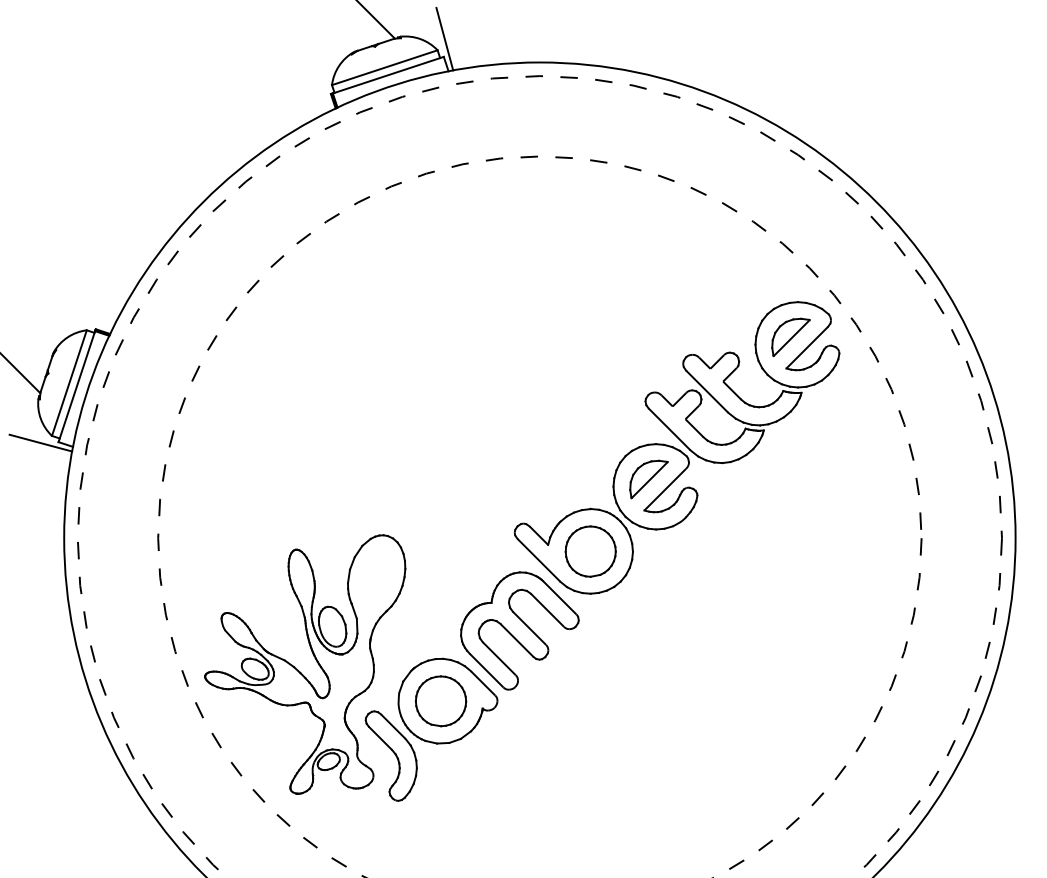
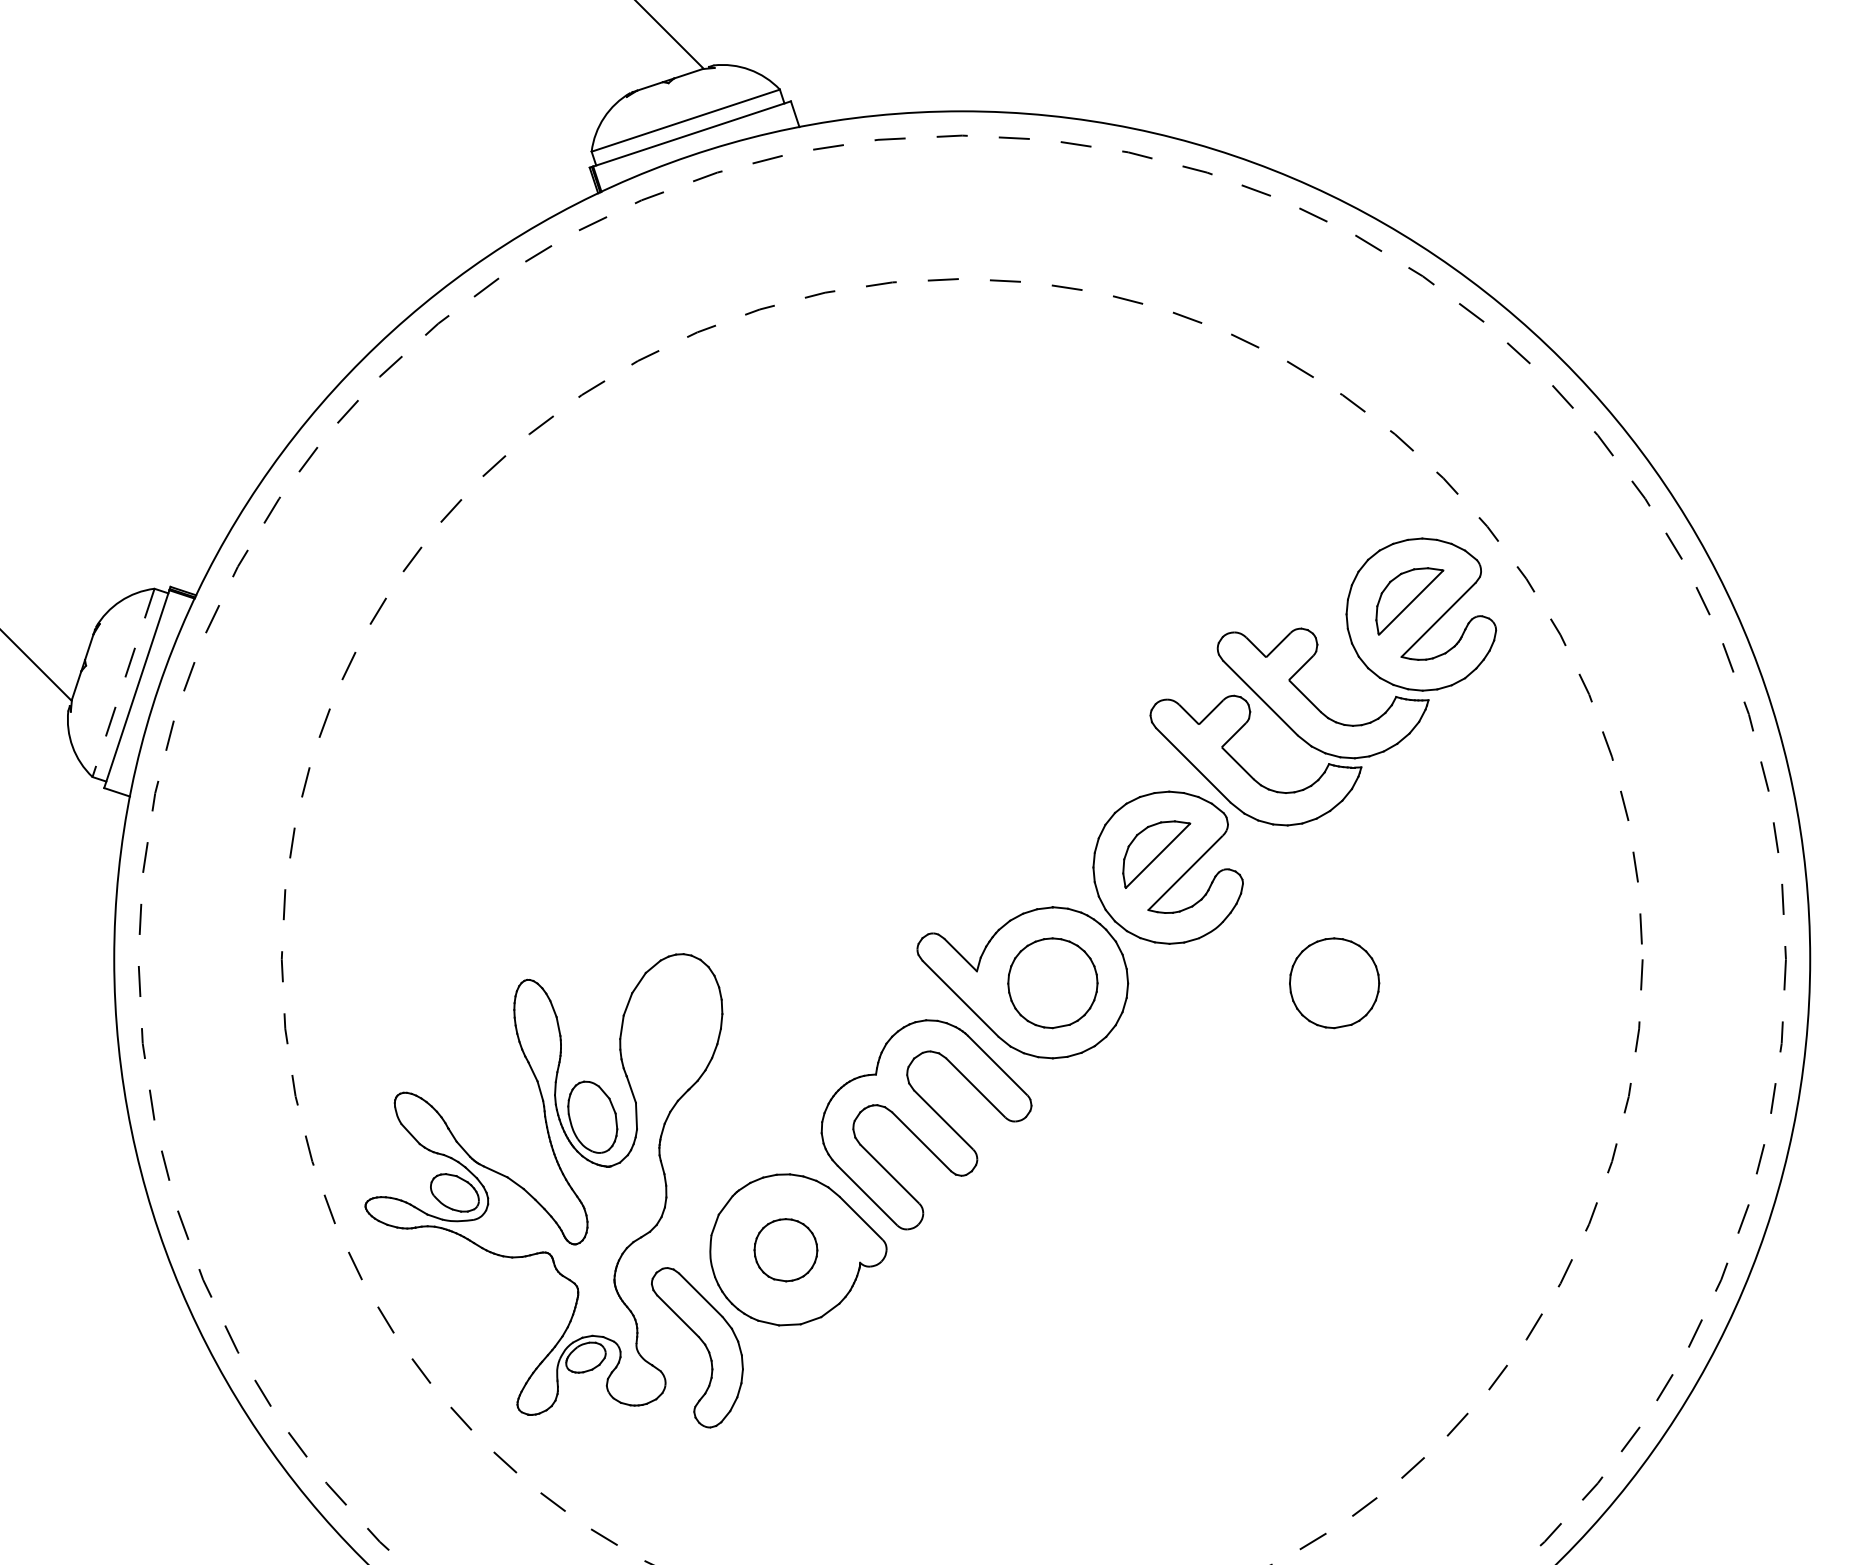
line: (444, 38) -> (792, 68), removed
line: (69, 383) -> (123, 683), solid -> dashed
line: (40, 442) -> (72, 788), removed
part: (748, 551) -> (1334, 983), added
part: (440, 701) -> (785, 1250), size x0.7

